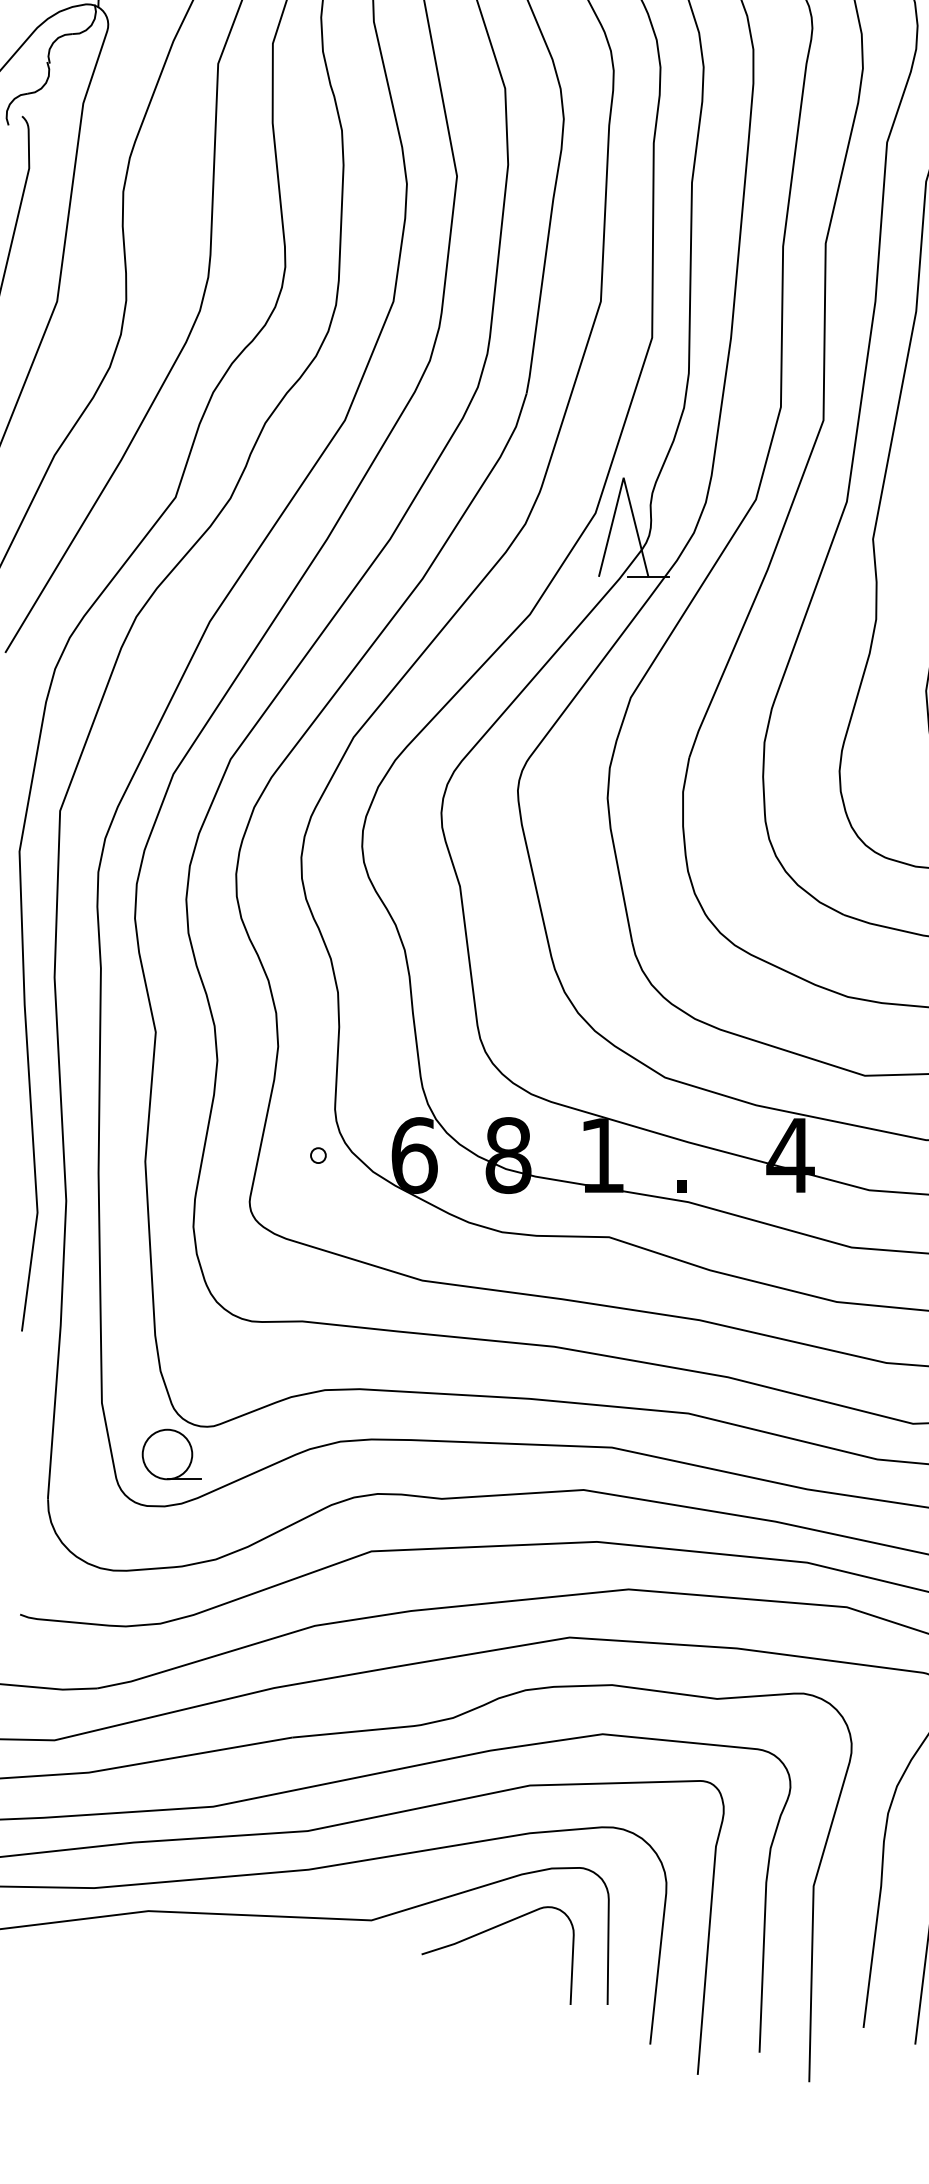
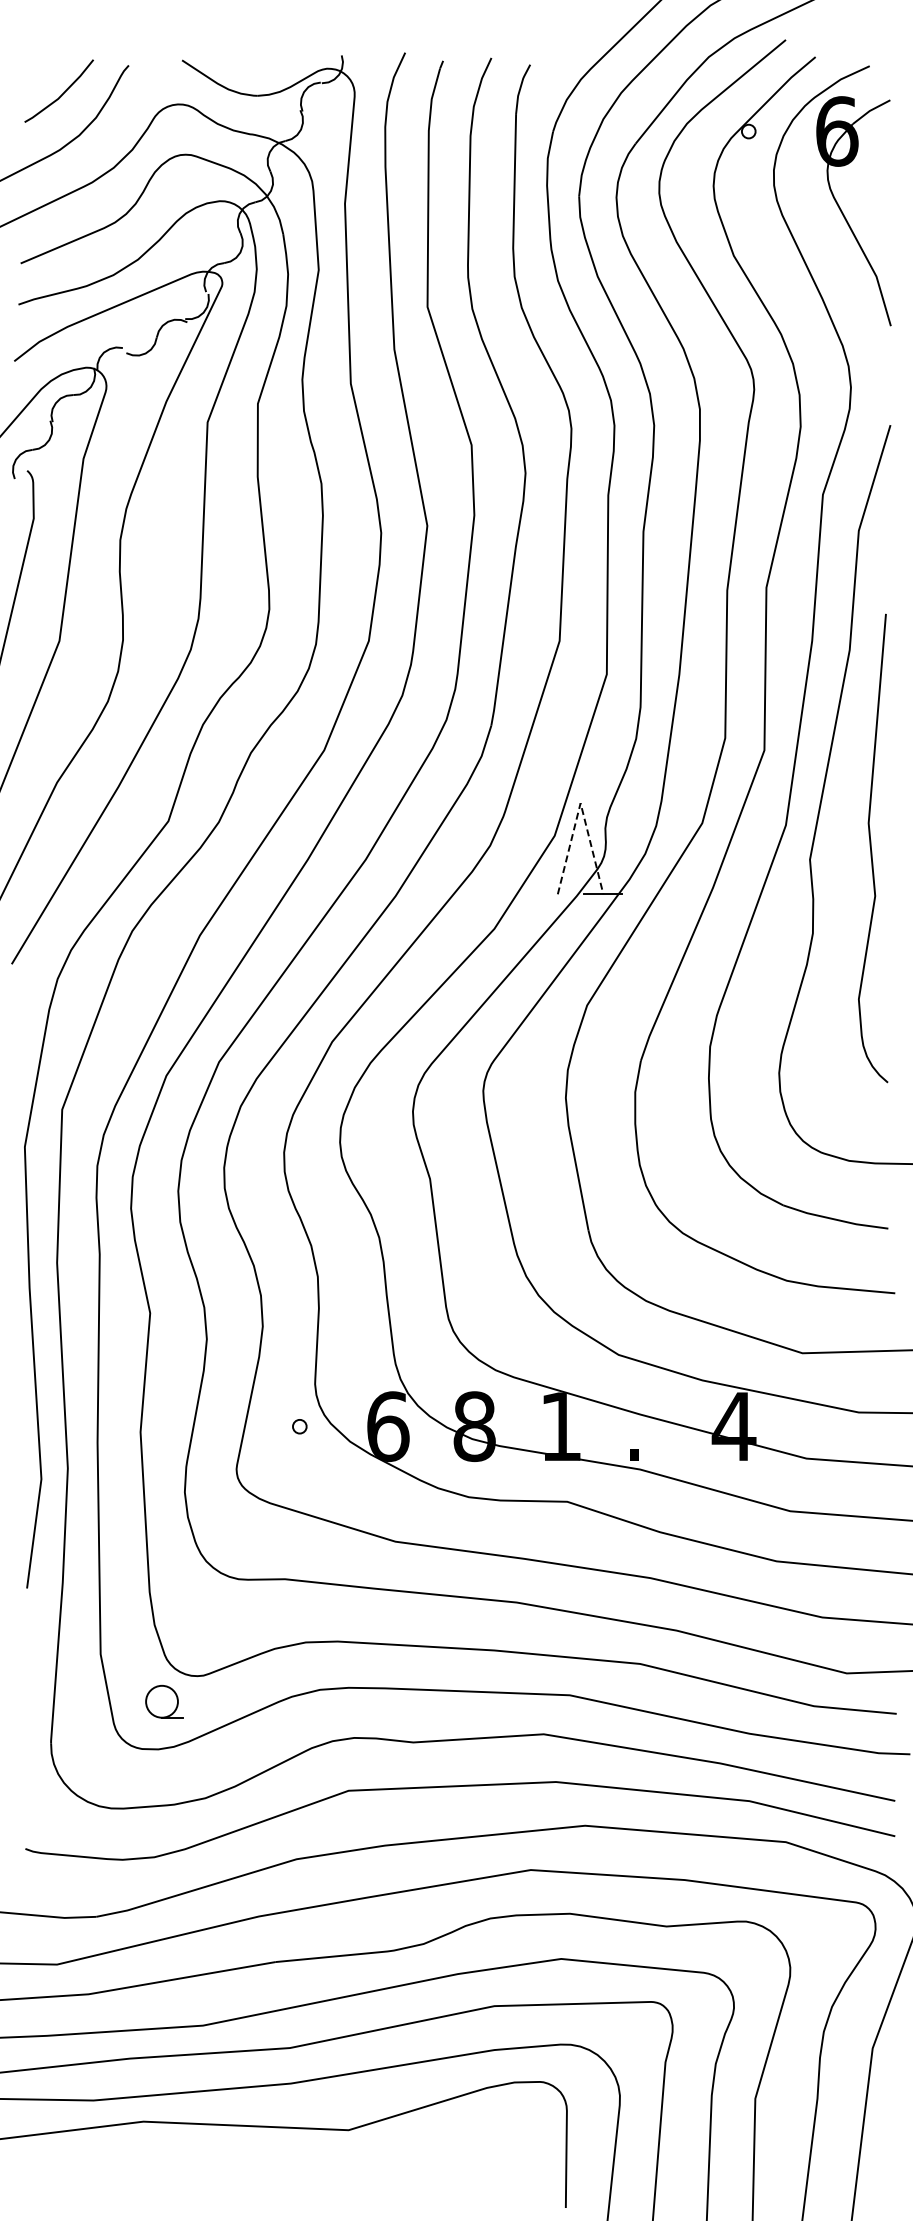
line: (623, 478) -> (580, 803), solid -> dashed
part: (171, 1454) -> (164, 1701), size x0.7
curve: (485, 1932) -> (453, 2141), removed

